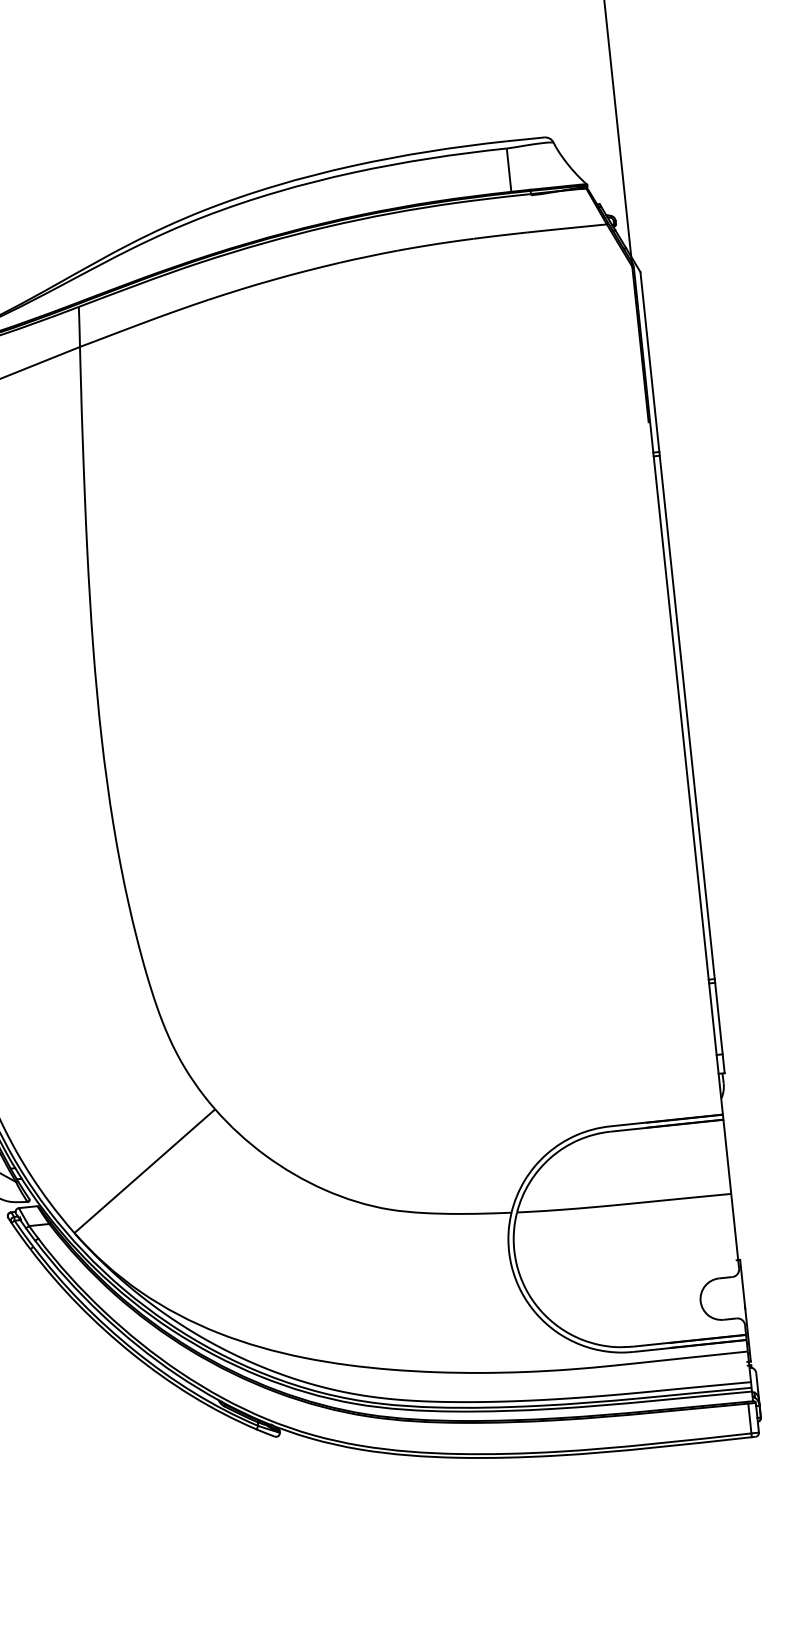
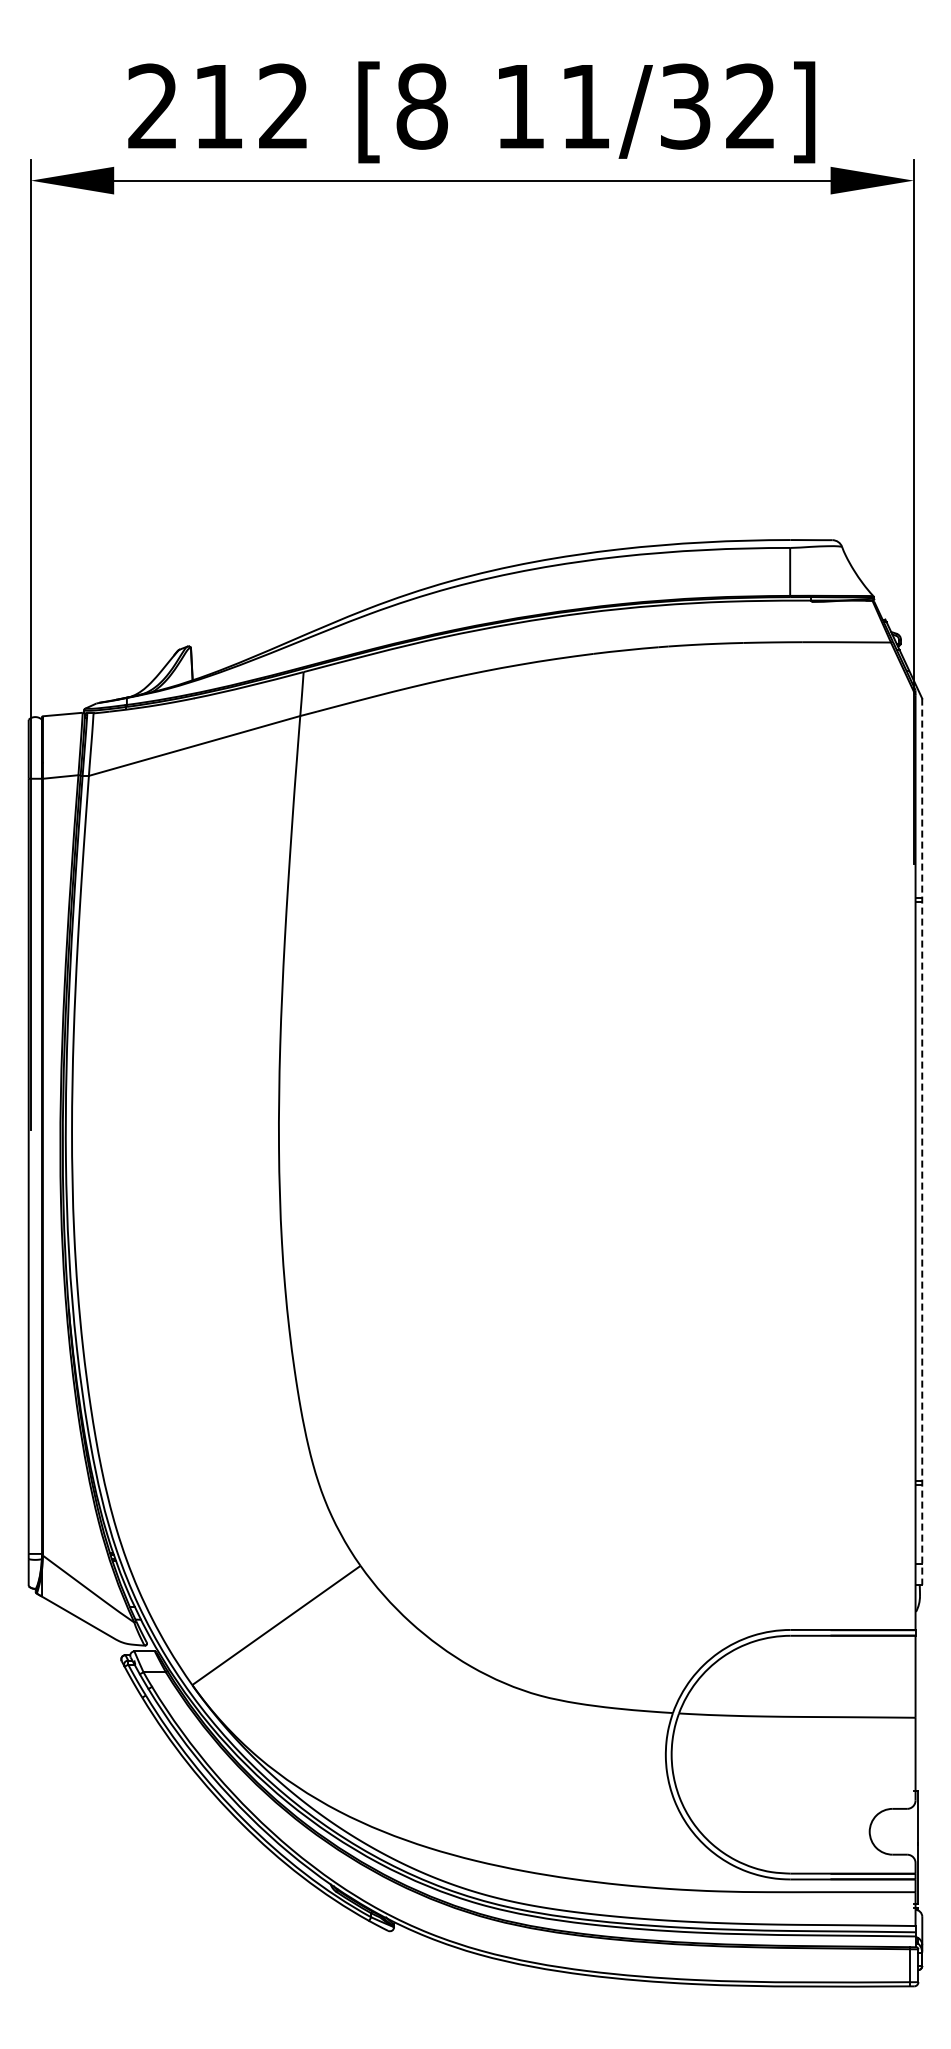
line: (682, 673) -> (922, 1142), solid -> dashed

